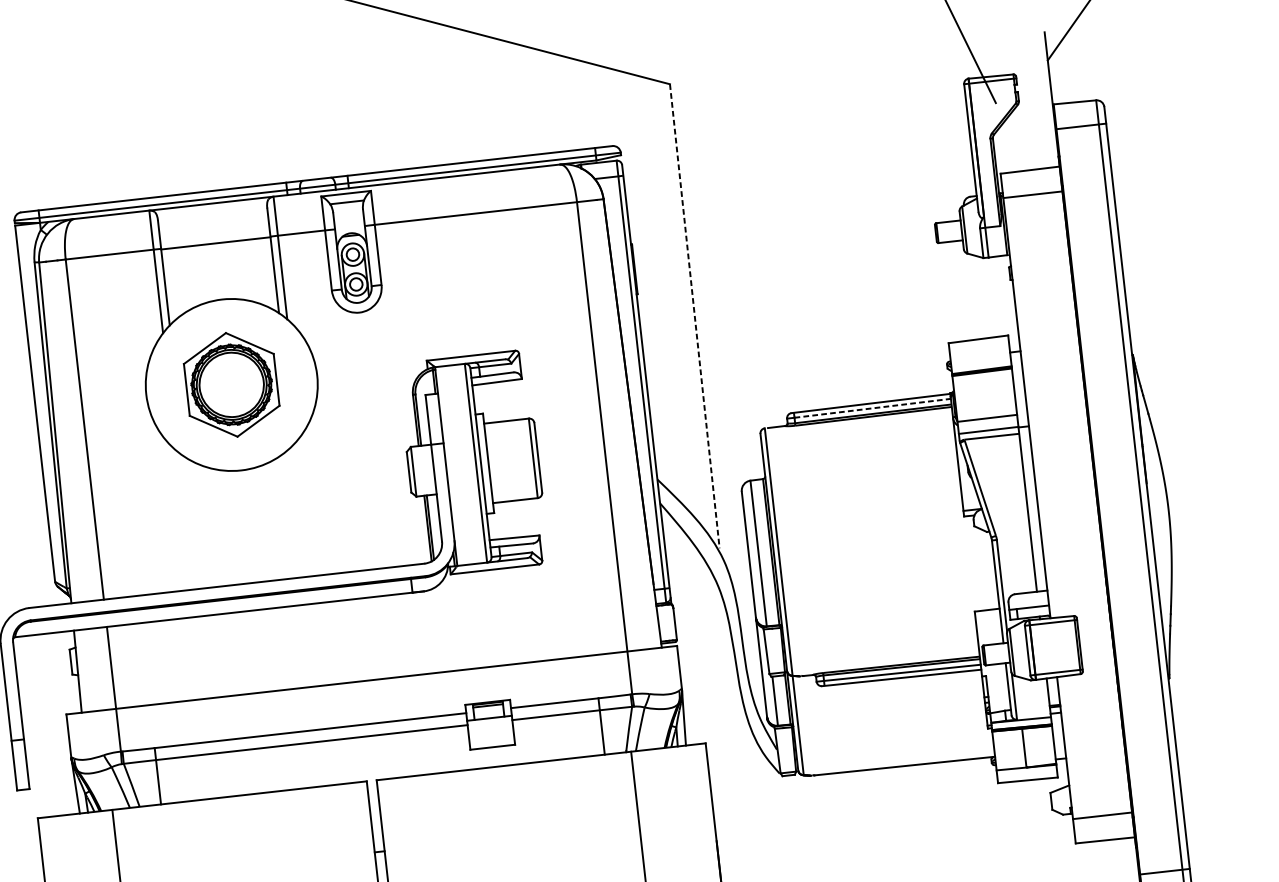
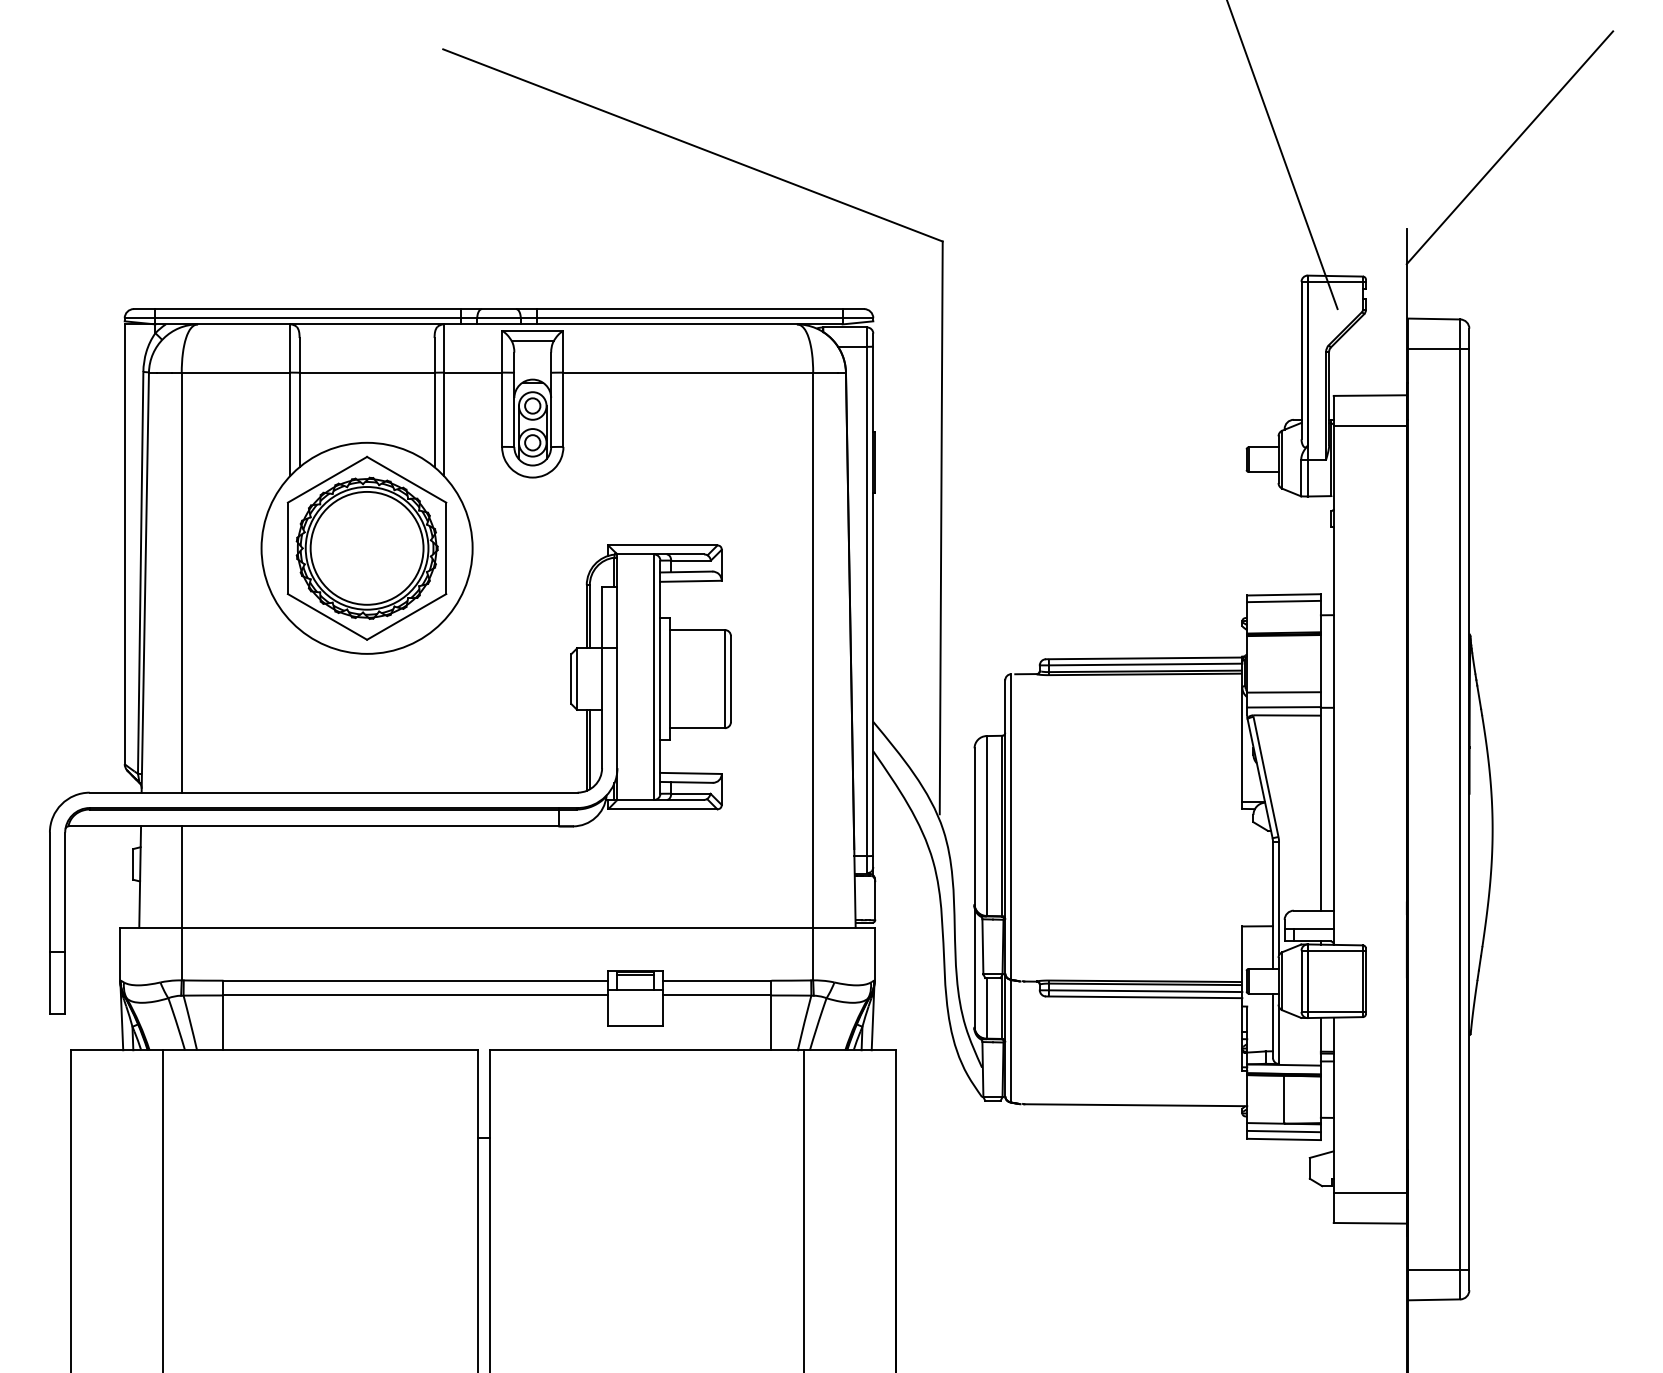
line: (695, 316) -> (941, 528), dashed -> solid
line: (978, 344) -> (1283, 601), added
part: (231, 384) -> (366, 547), size x1.43
line: (872, 408) -> (1145, 664), dashed -> solid
line: (1026, 773) -> (1283, 1131), added

